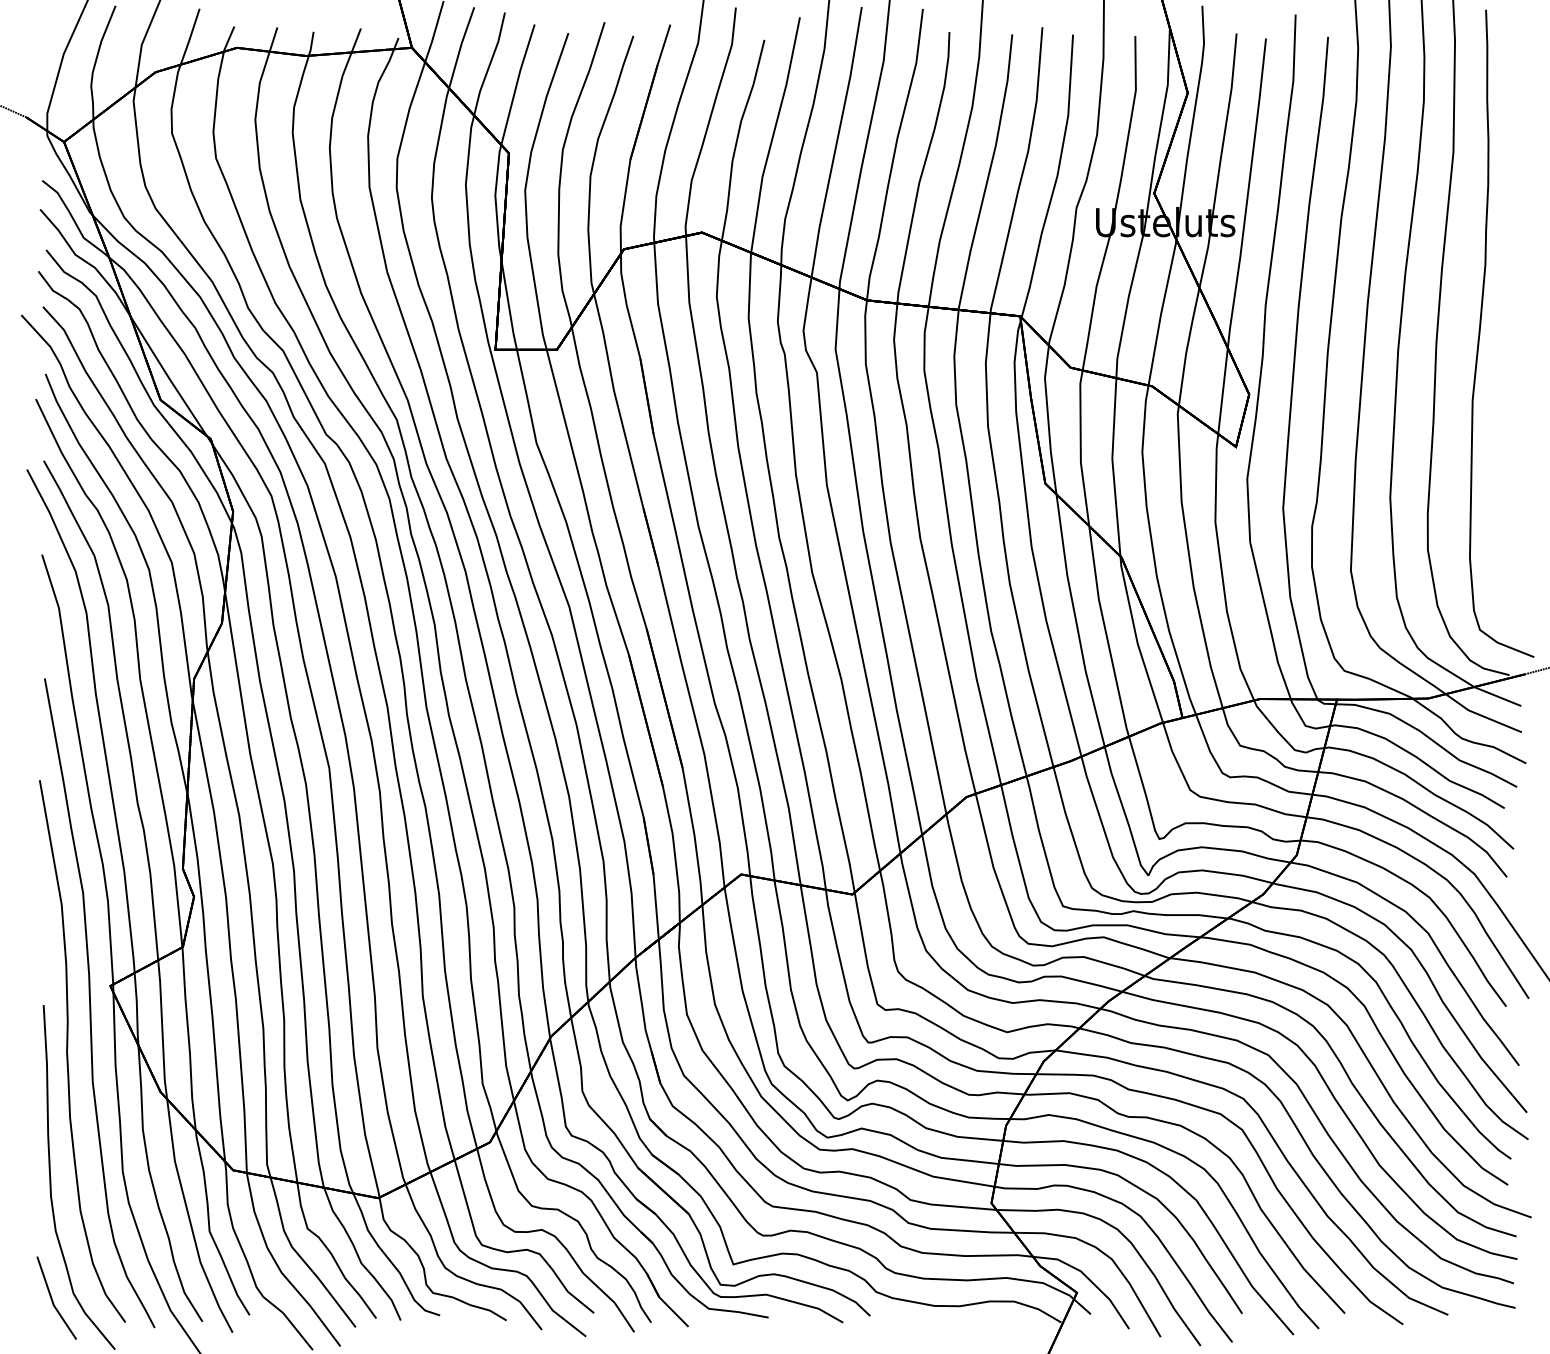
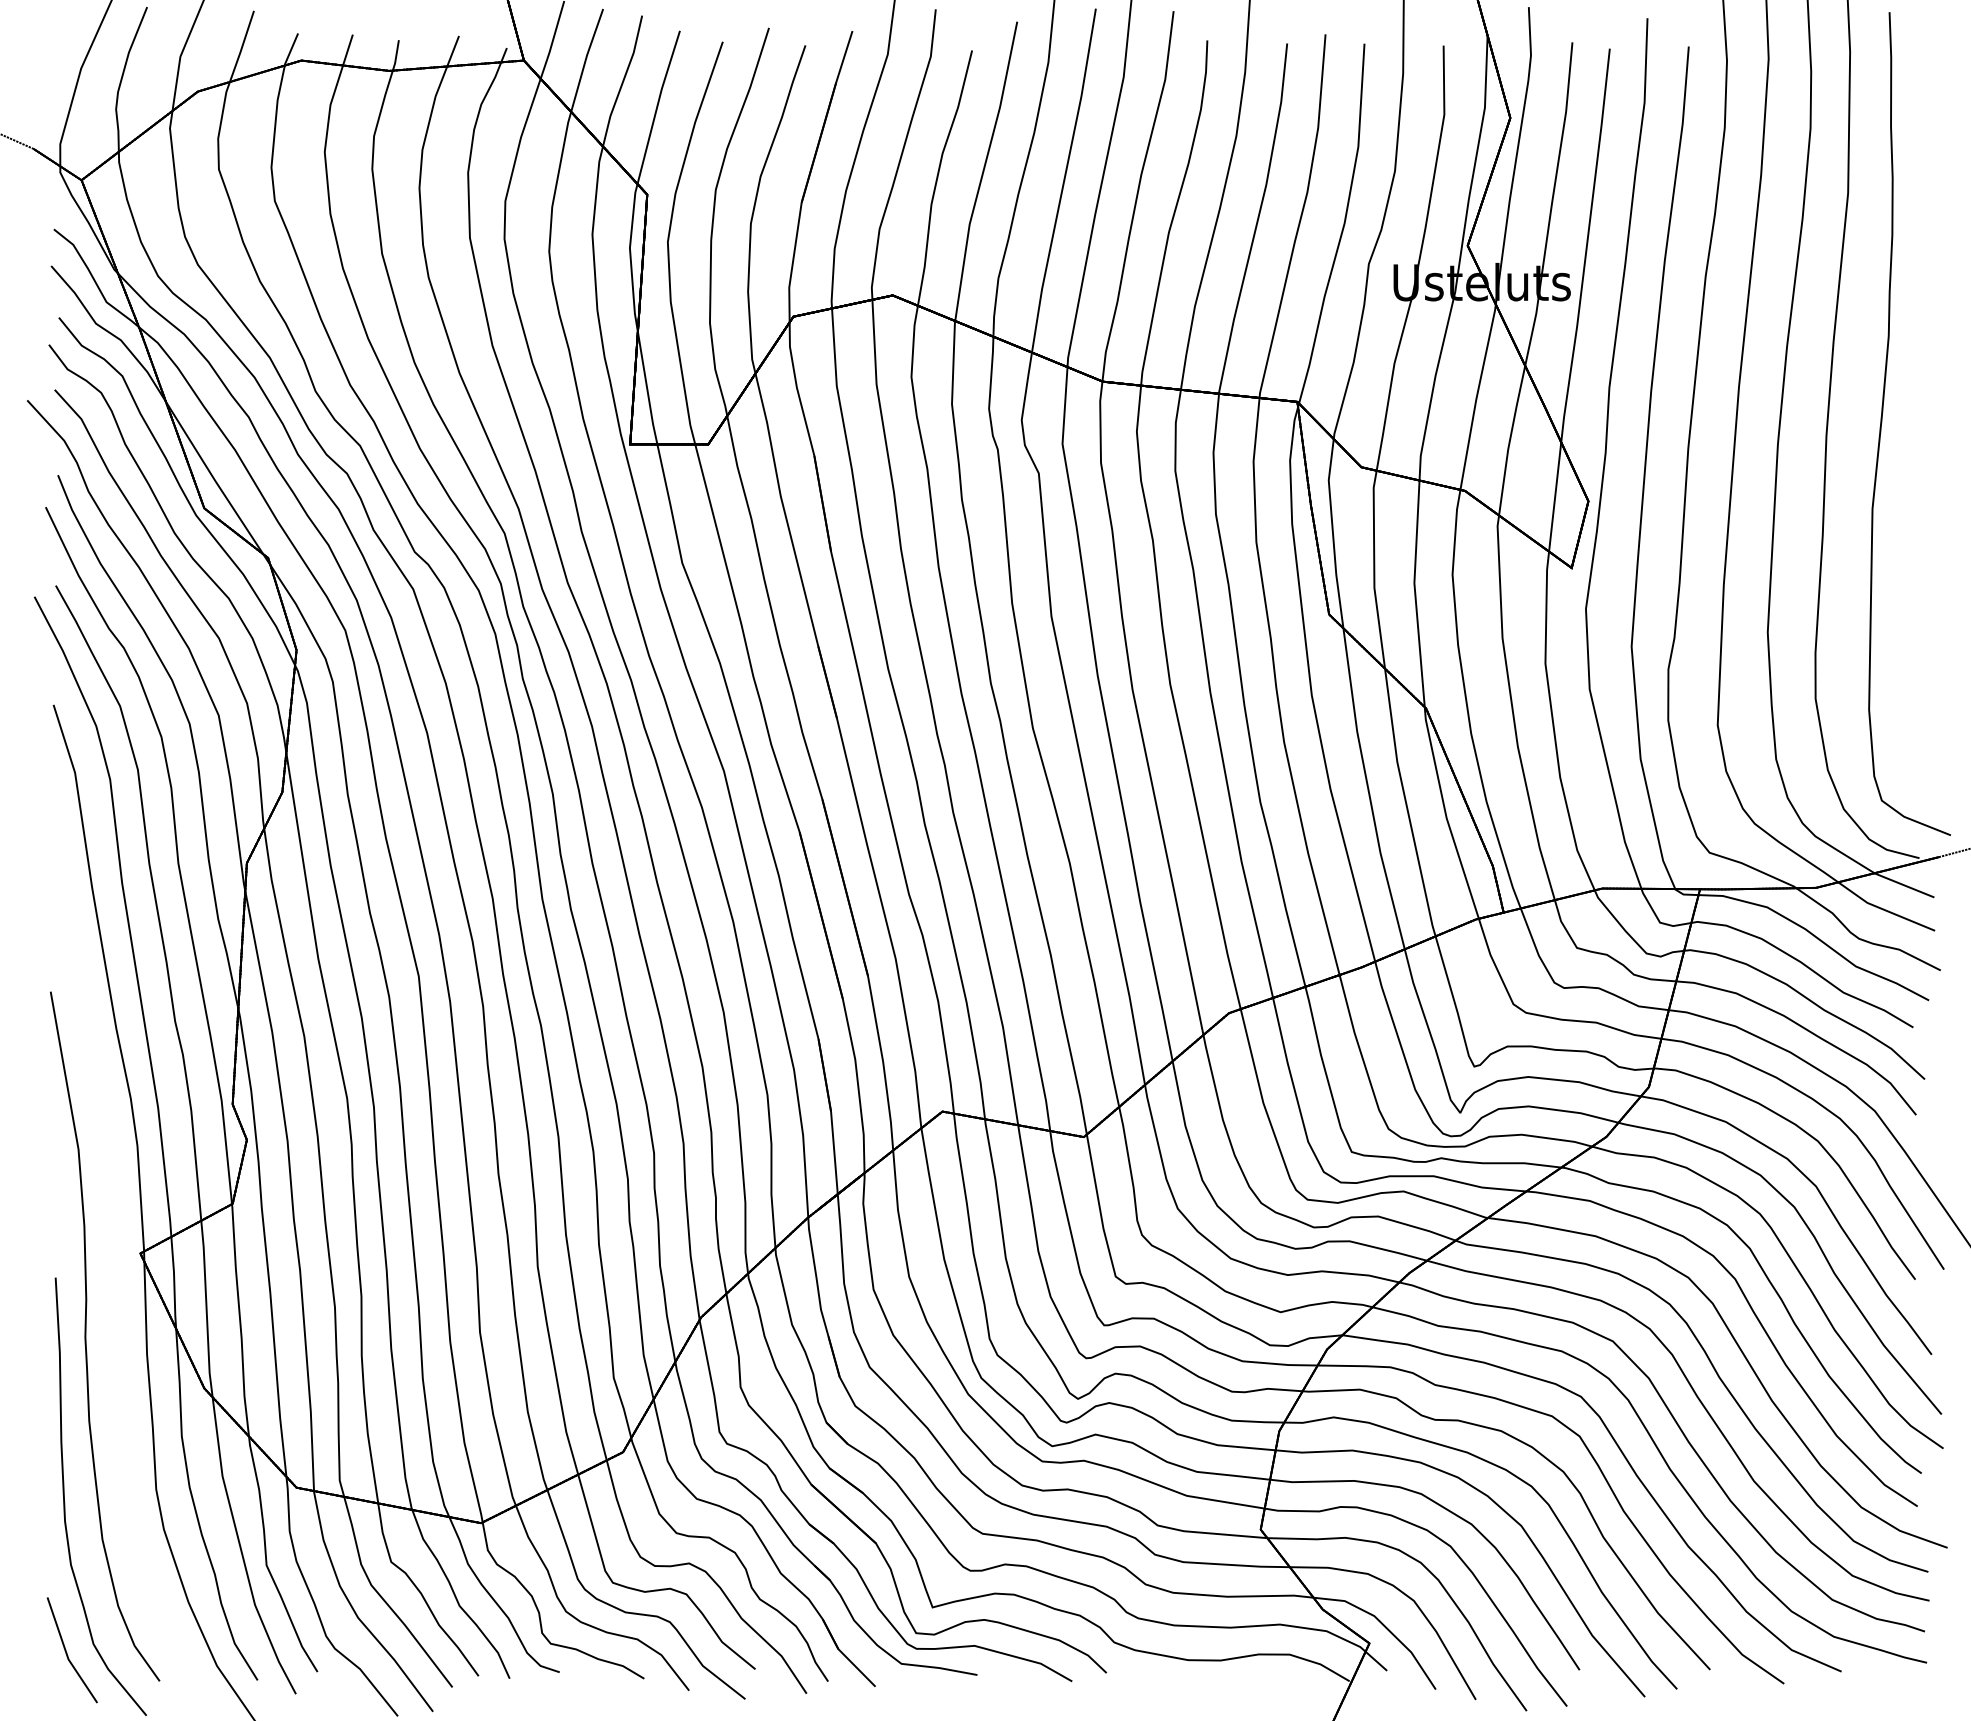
curve: (90, 1003) -> (115, 1275), removed

